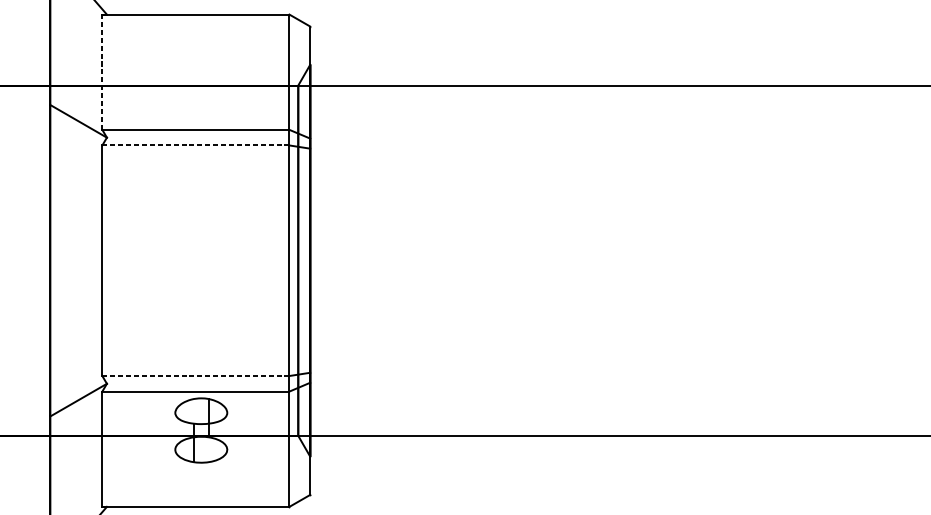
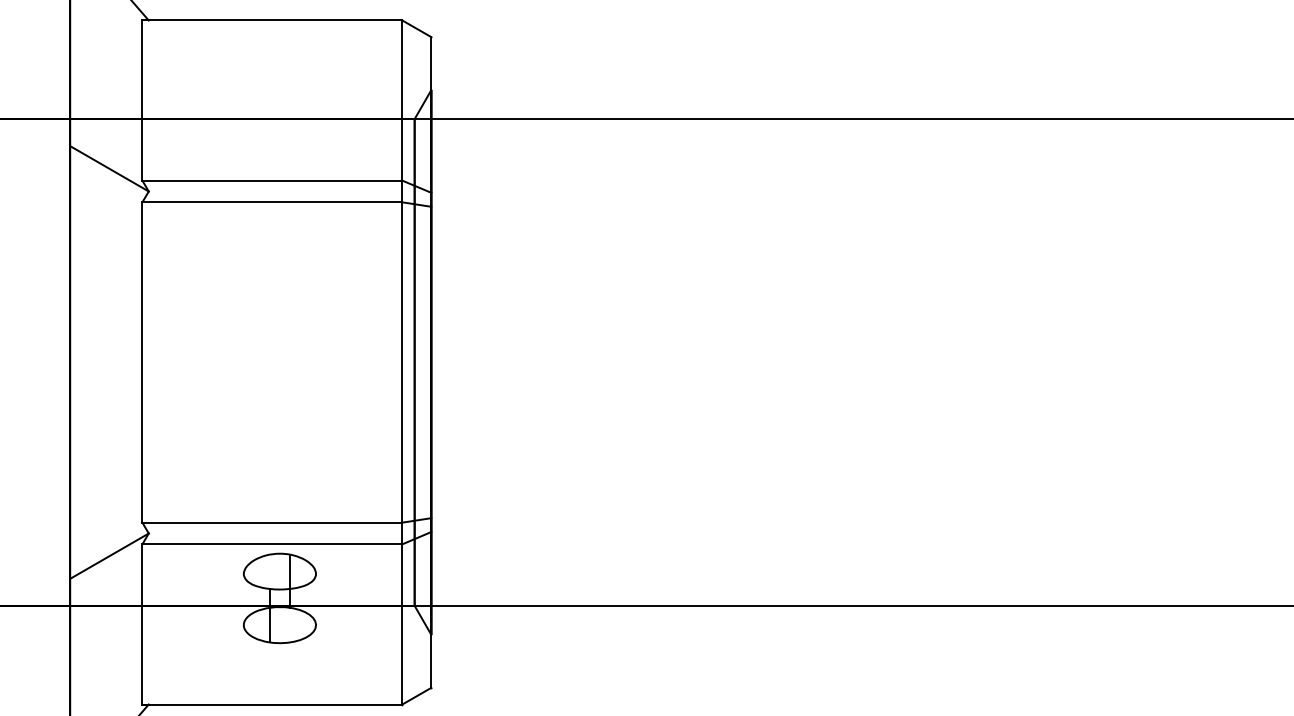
line: (102, 72) -> (142, 100), dashed -> solid
line: (195, 145) -> (272, 202), dashed -> solid
line: (195, 375) -> (272, 522), dashed -> solid

